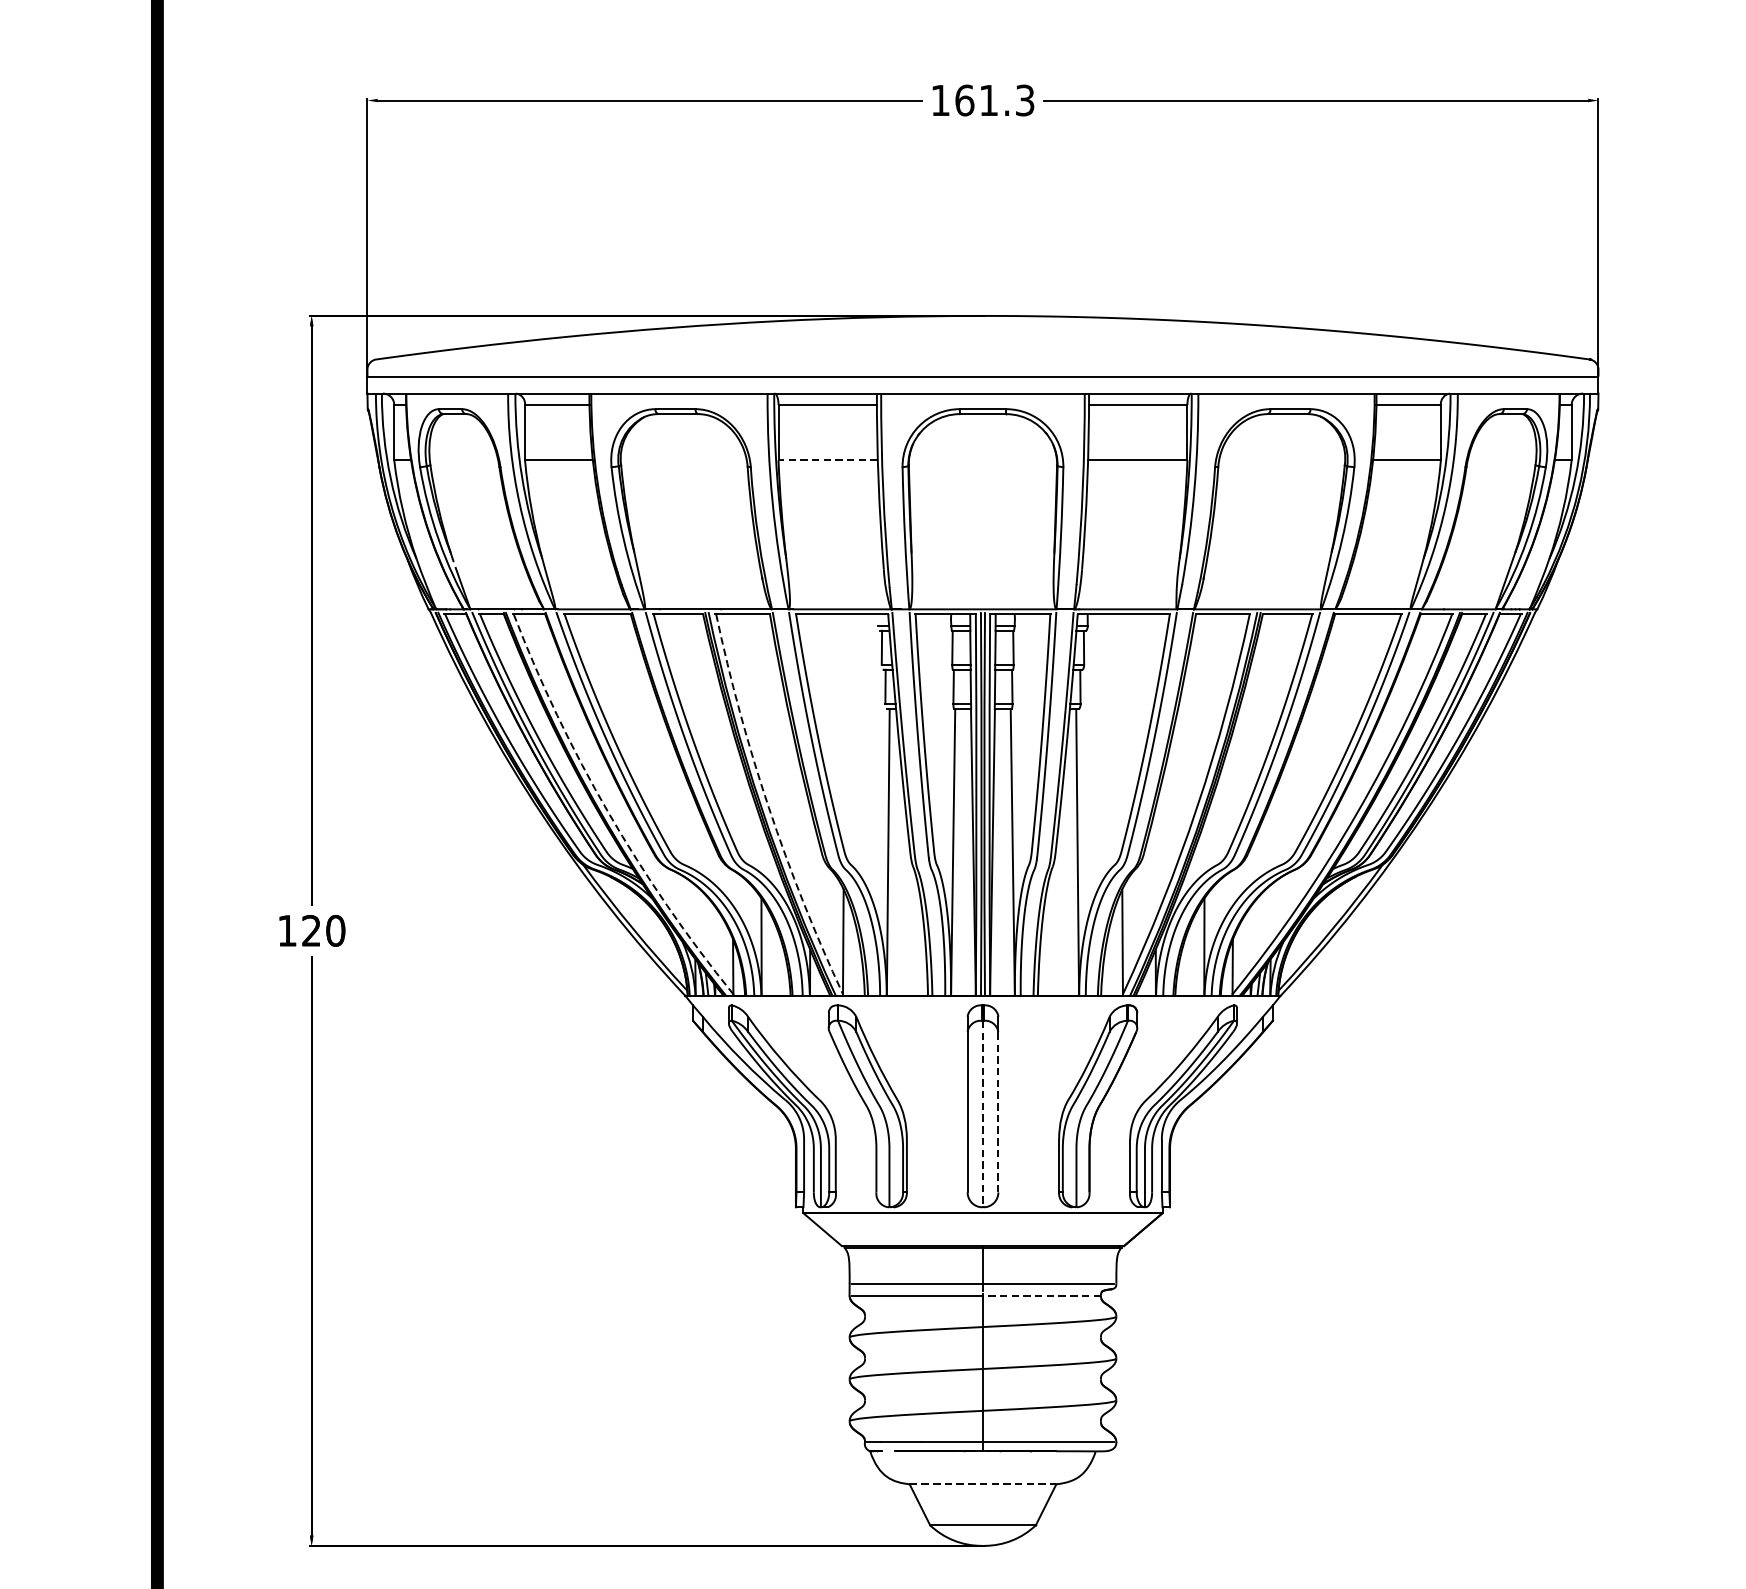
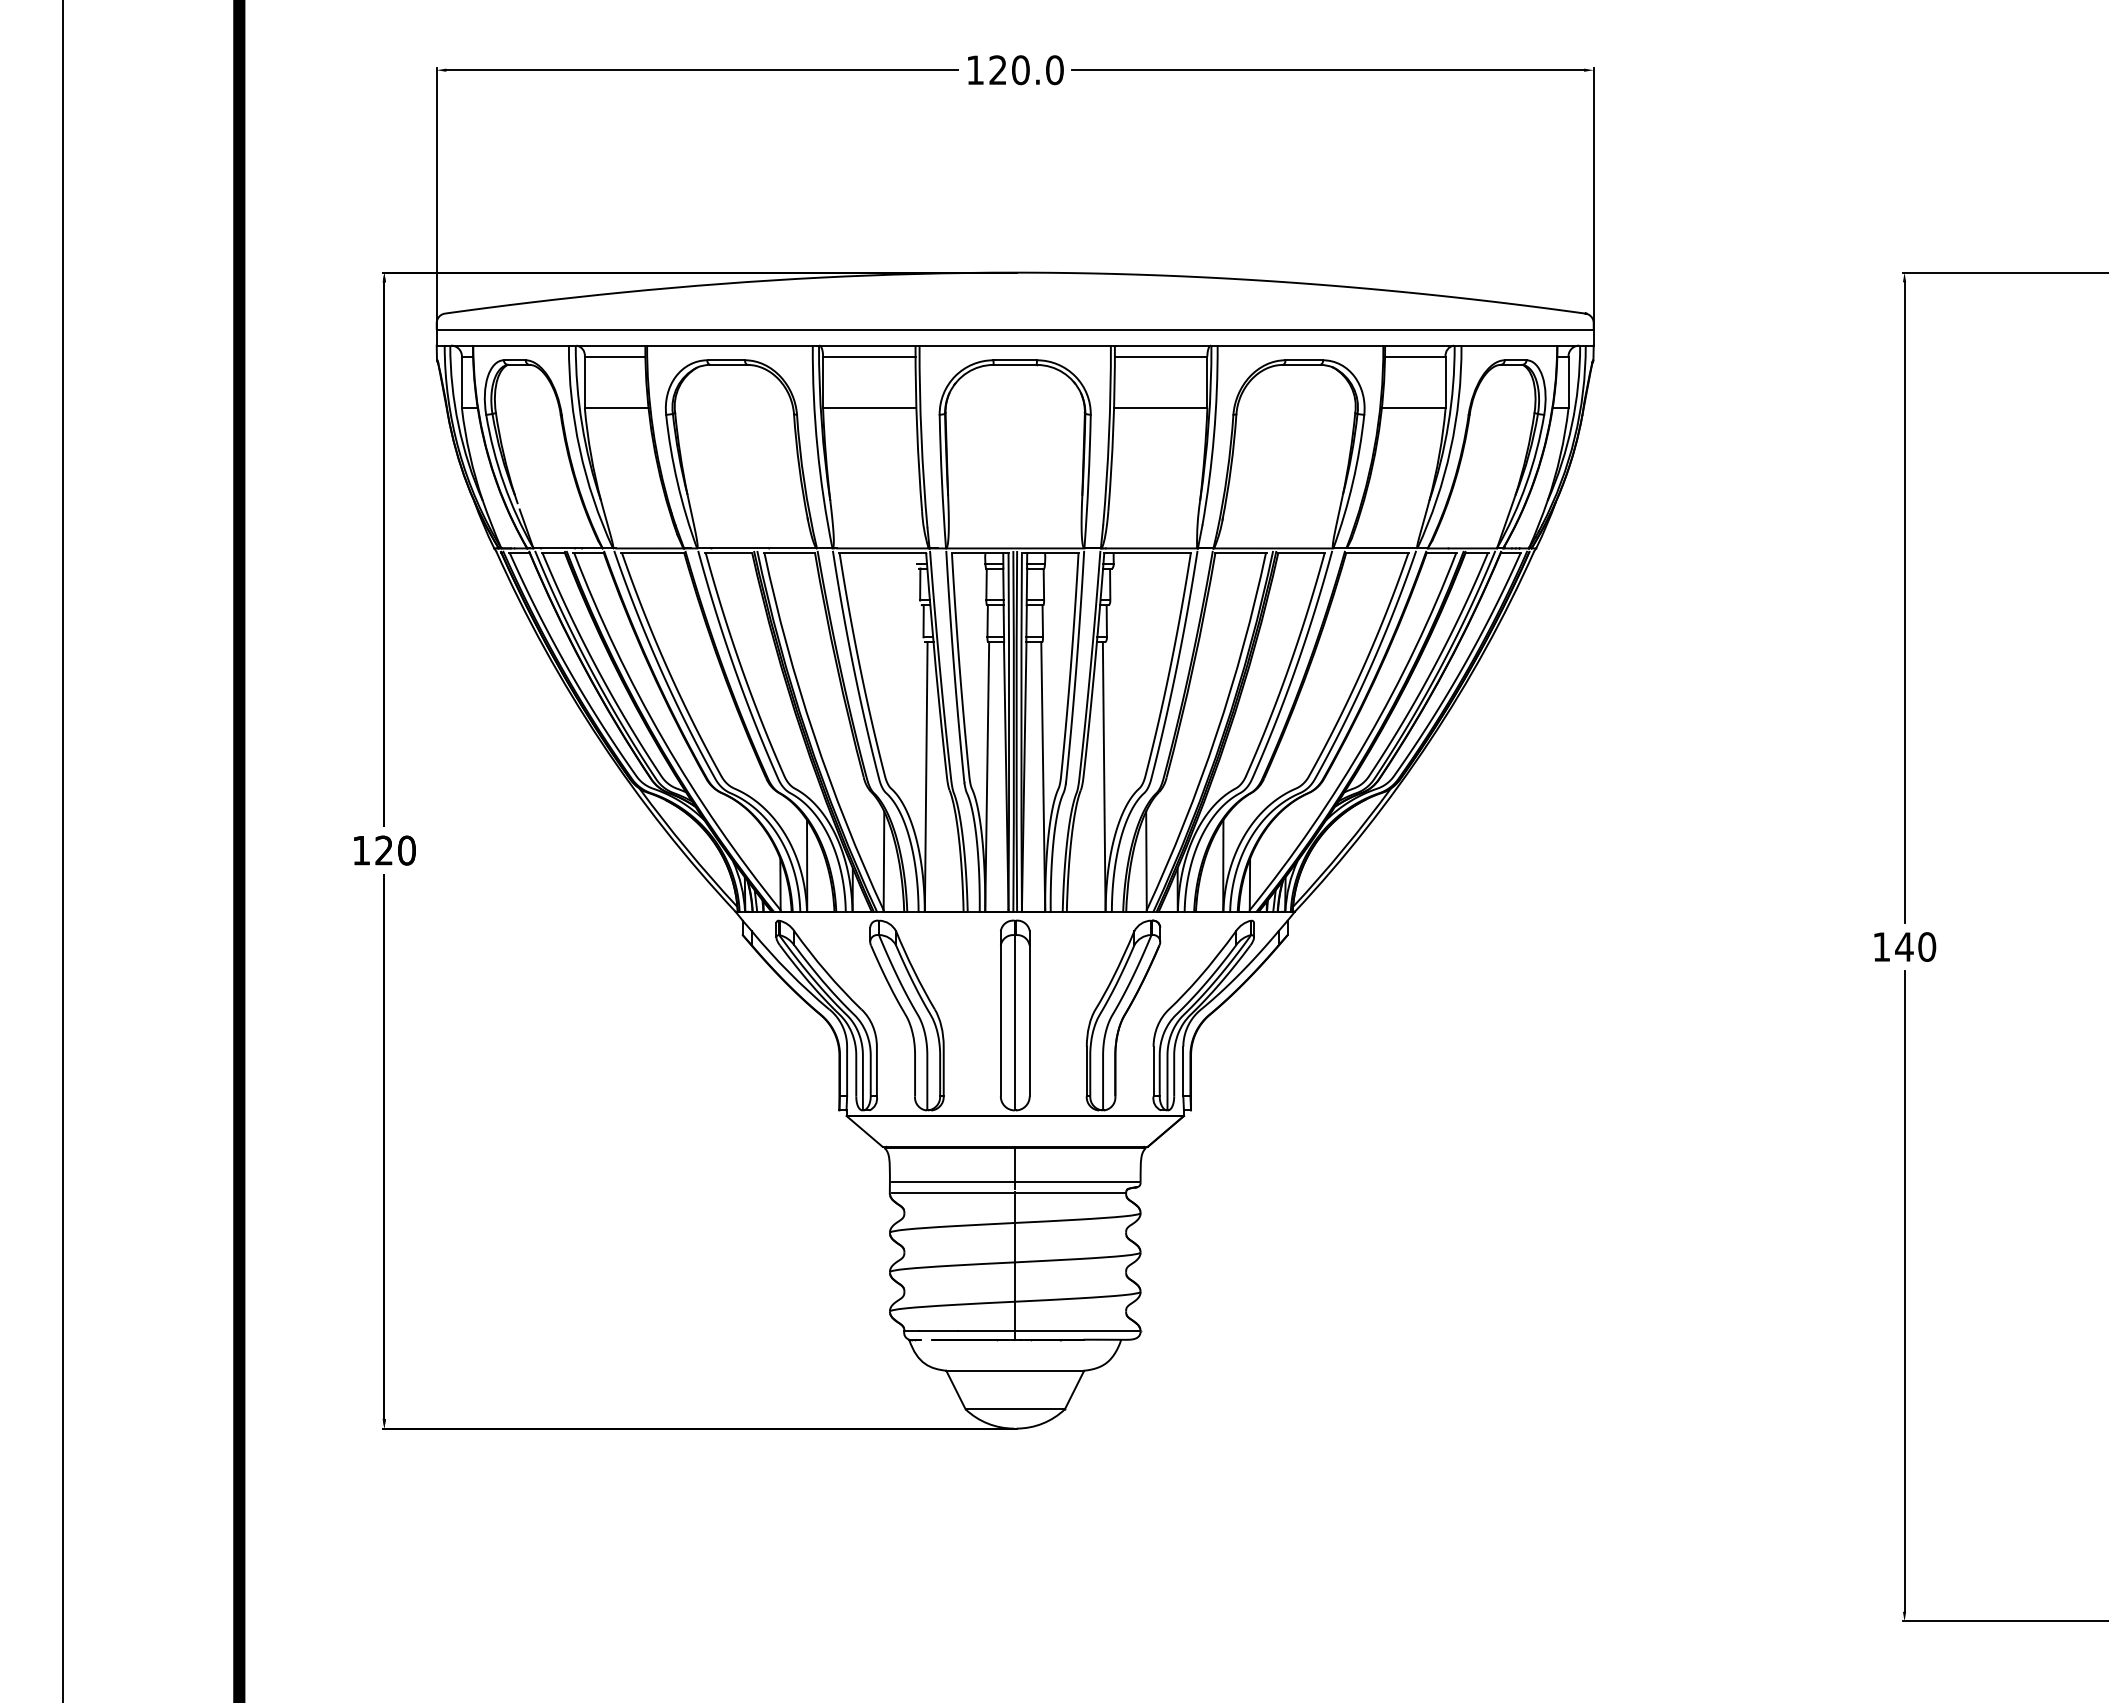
text: (994, 100) -> (1026, 70), 161.3 -> 120.0
line: (827, 460) -> (869, 408), dashed -> solid
arc: (769, 808) -> (814, 735), dashed -> solid
arc: (608, 812) -> (663, 739), dashed -> solid
line: (998, 1111) -> (1029, 1020), dashed -> solid
line: (983, 1113) -> (1015, 1022), dashed -> solid
line: (1041, 1295) -> (1070, 1193), dashed -> solid
line: (983, 1484) -> (1015, 1370), dashed -> solid

